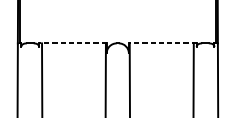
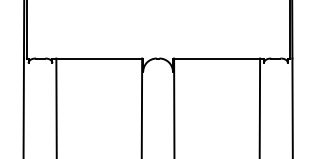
line: (72, 43) -> (97, 58), dashed -> solid
line: (162, 43) -> (218, 58), dashed -> solid

